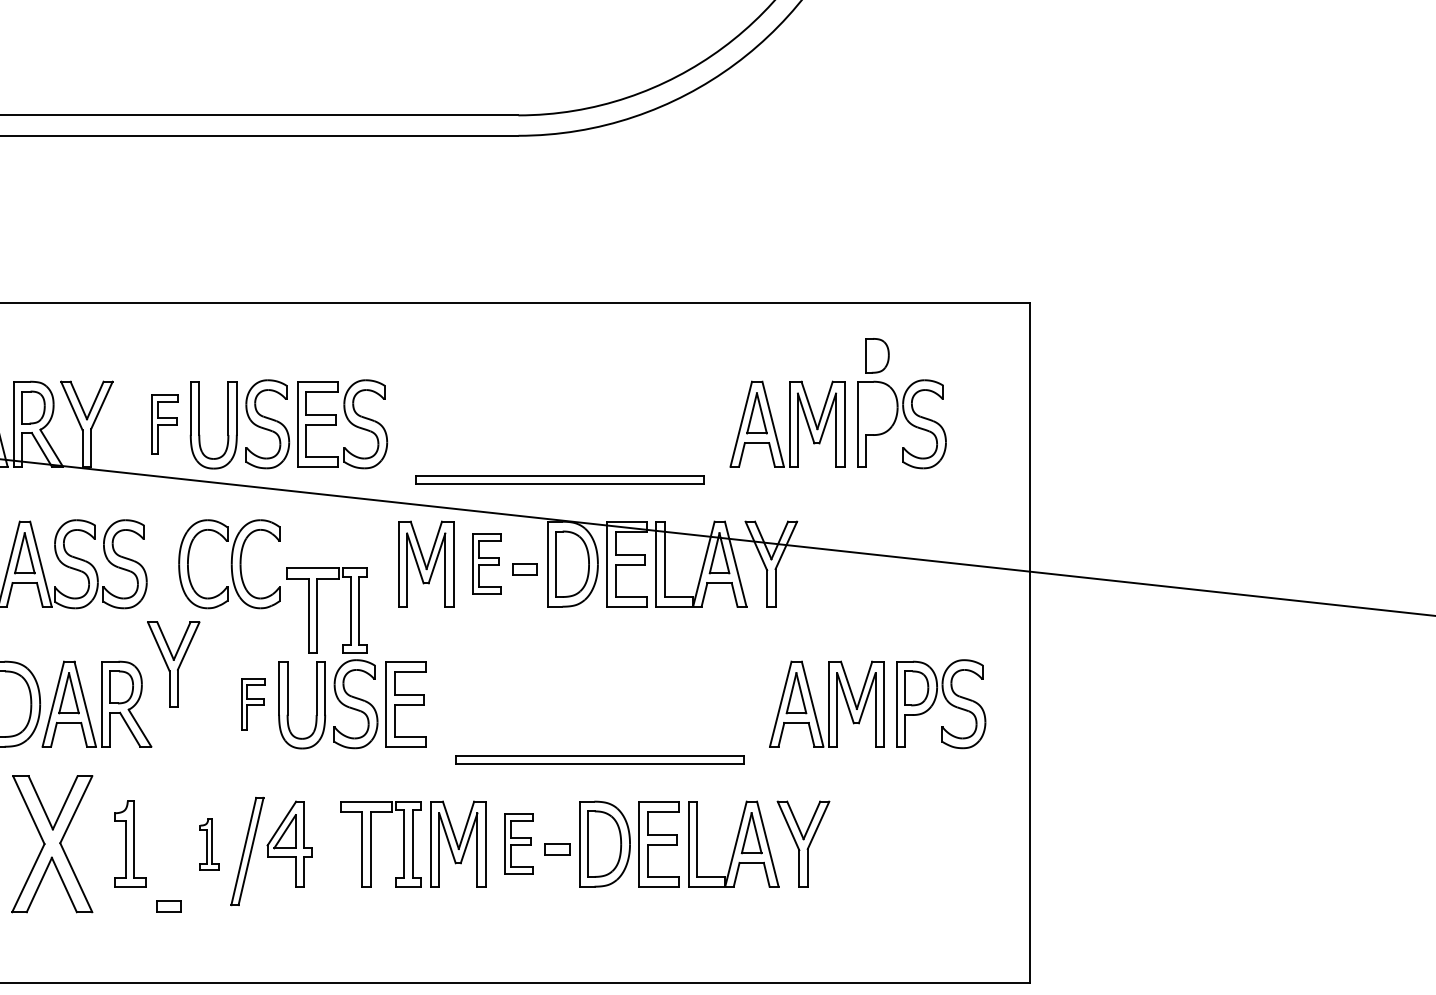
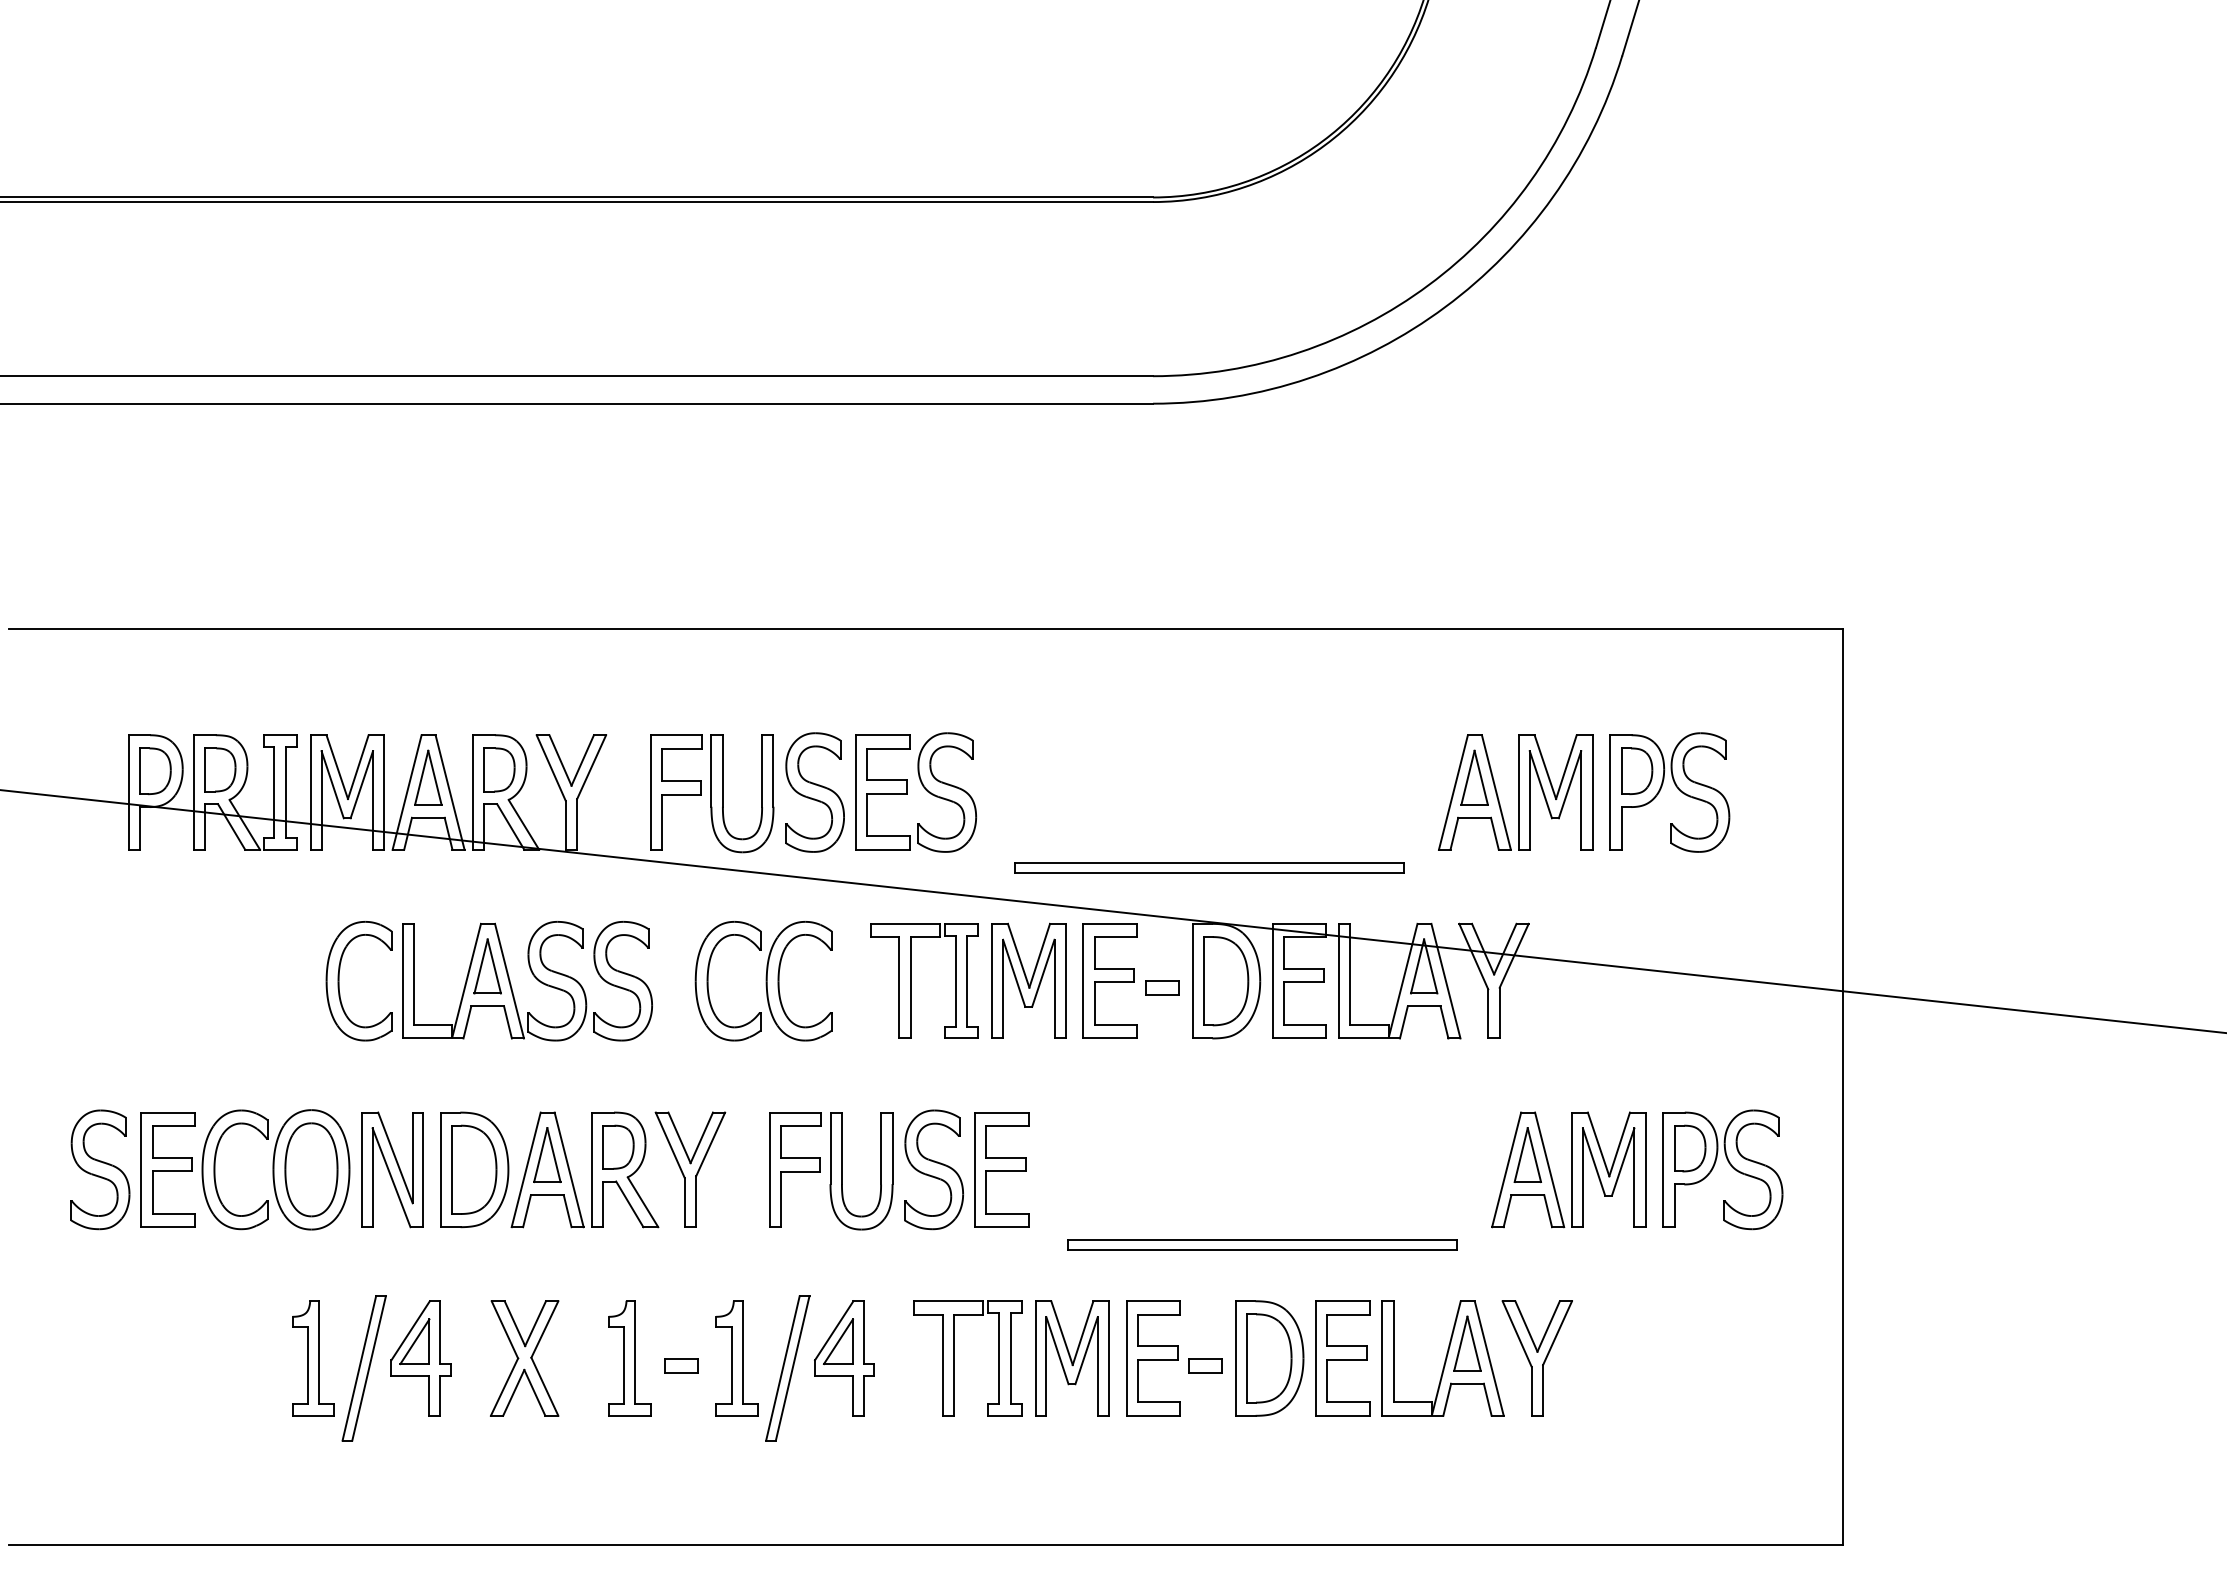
part: (877, 355) -> (1637, 771), moved
part: (164, 424) -> (676, 792), size x1.43
part: (486, 563) -> (1109, 980), size x1.43
part: (317, 610) -> (911, 980), moved
part: (173, 664) -> (690, 1169), moved
part: (253, 703) -> (795, 1169), size x1.67
part: (52, 844) -> (524, 1358), size x0.62
part: (209, 844) -> (736, 1358), size x1.67
part: (518, 844) -> (1153, 1358), size x1.43
part: (168, 906) -> (681, 1365), moved

